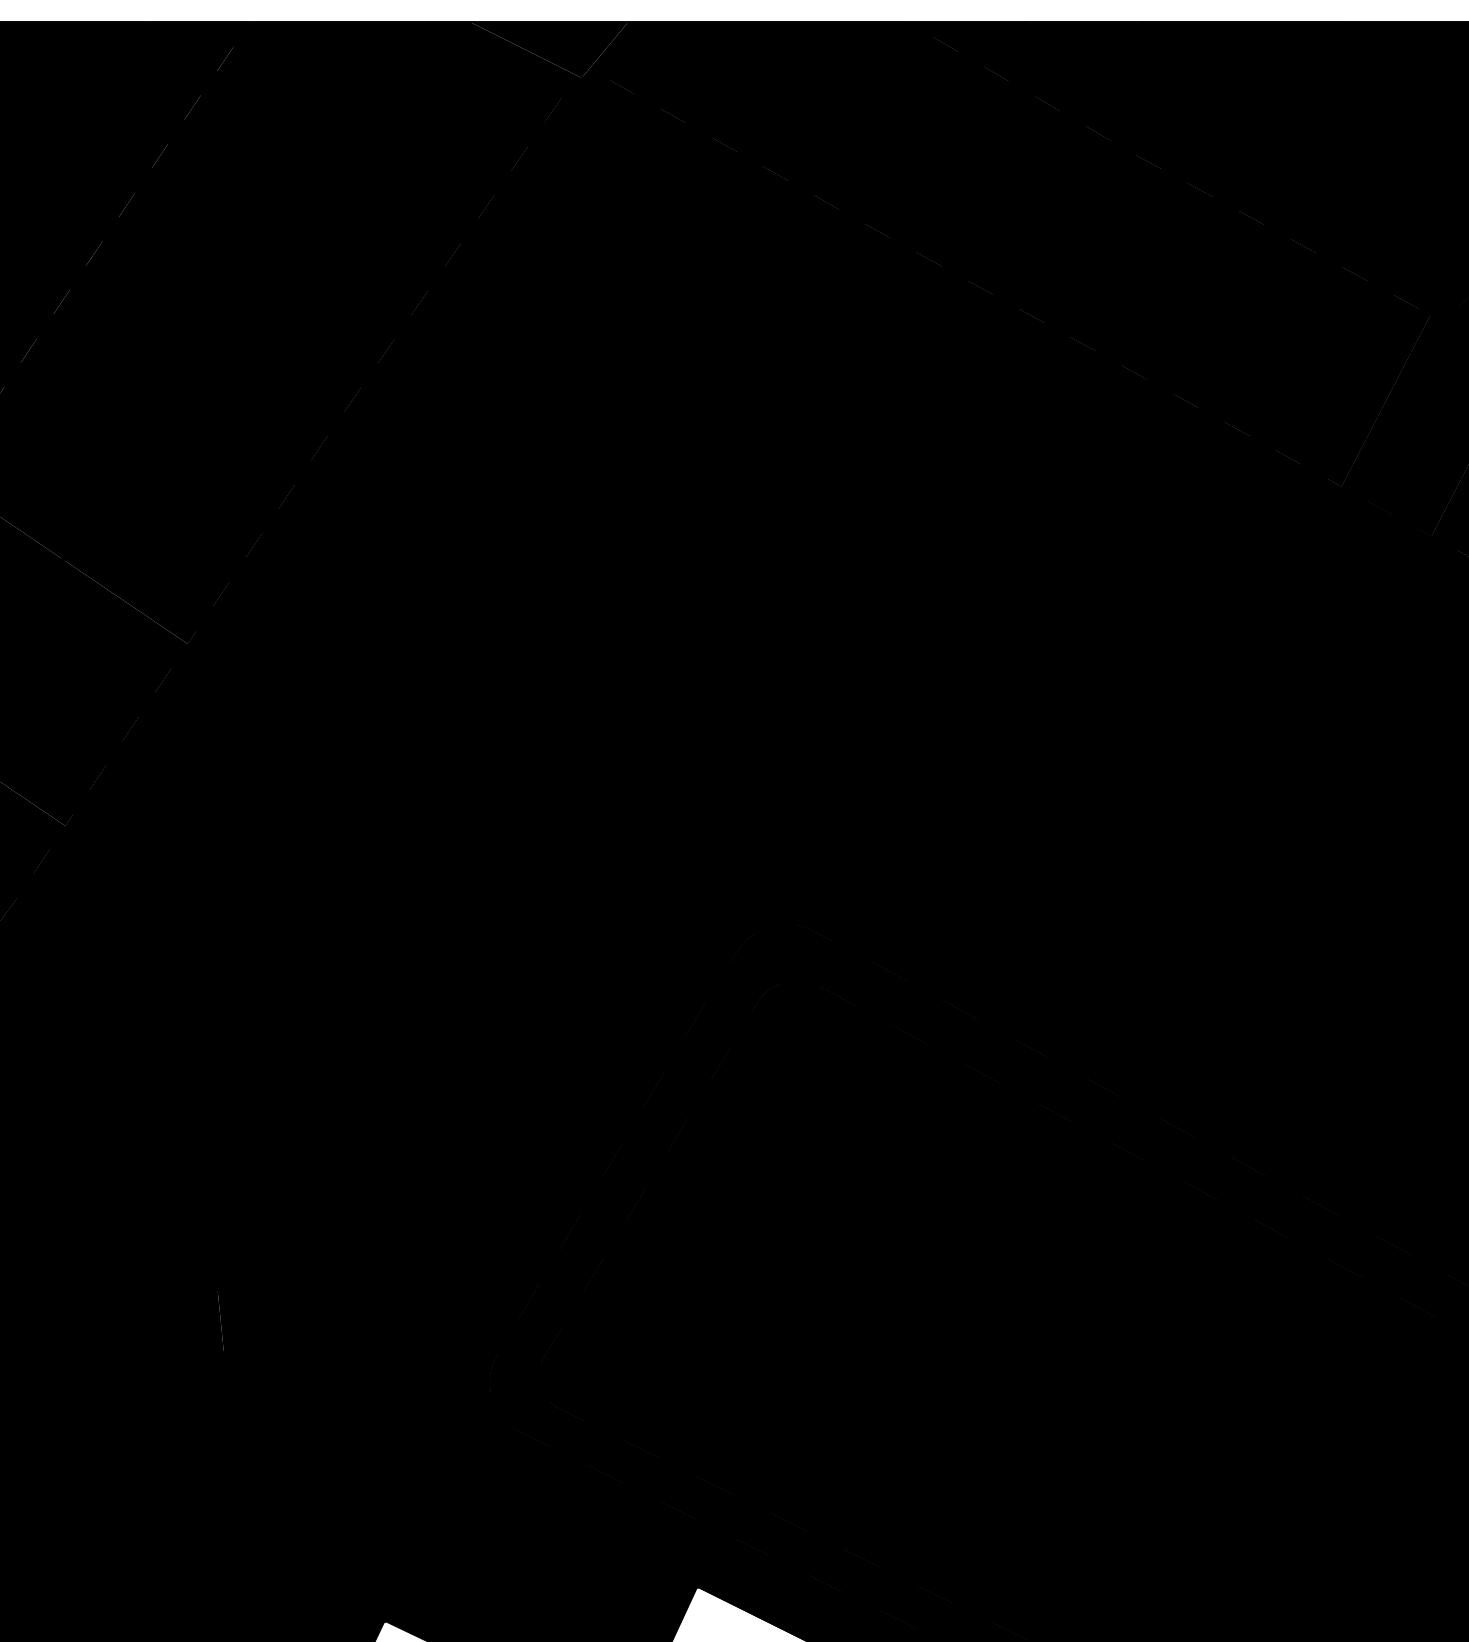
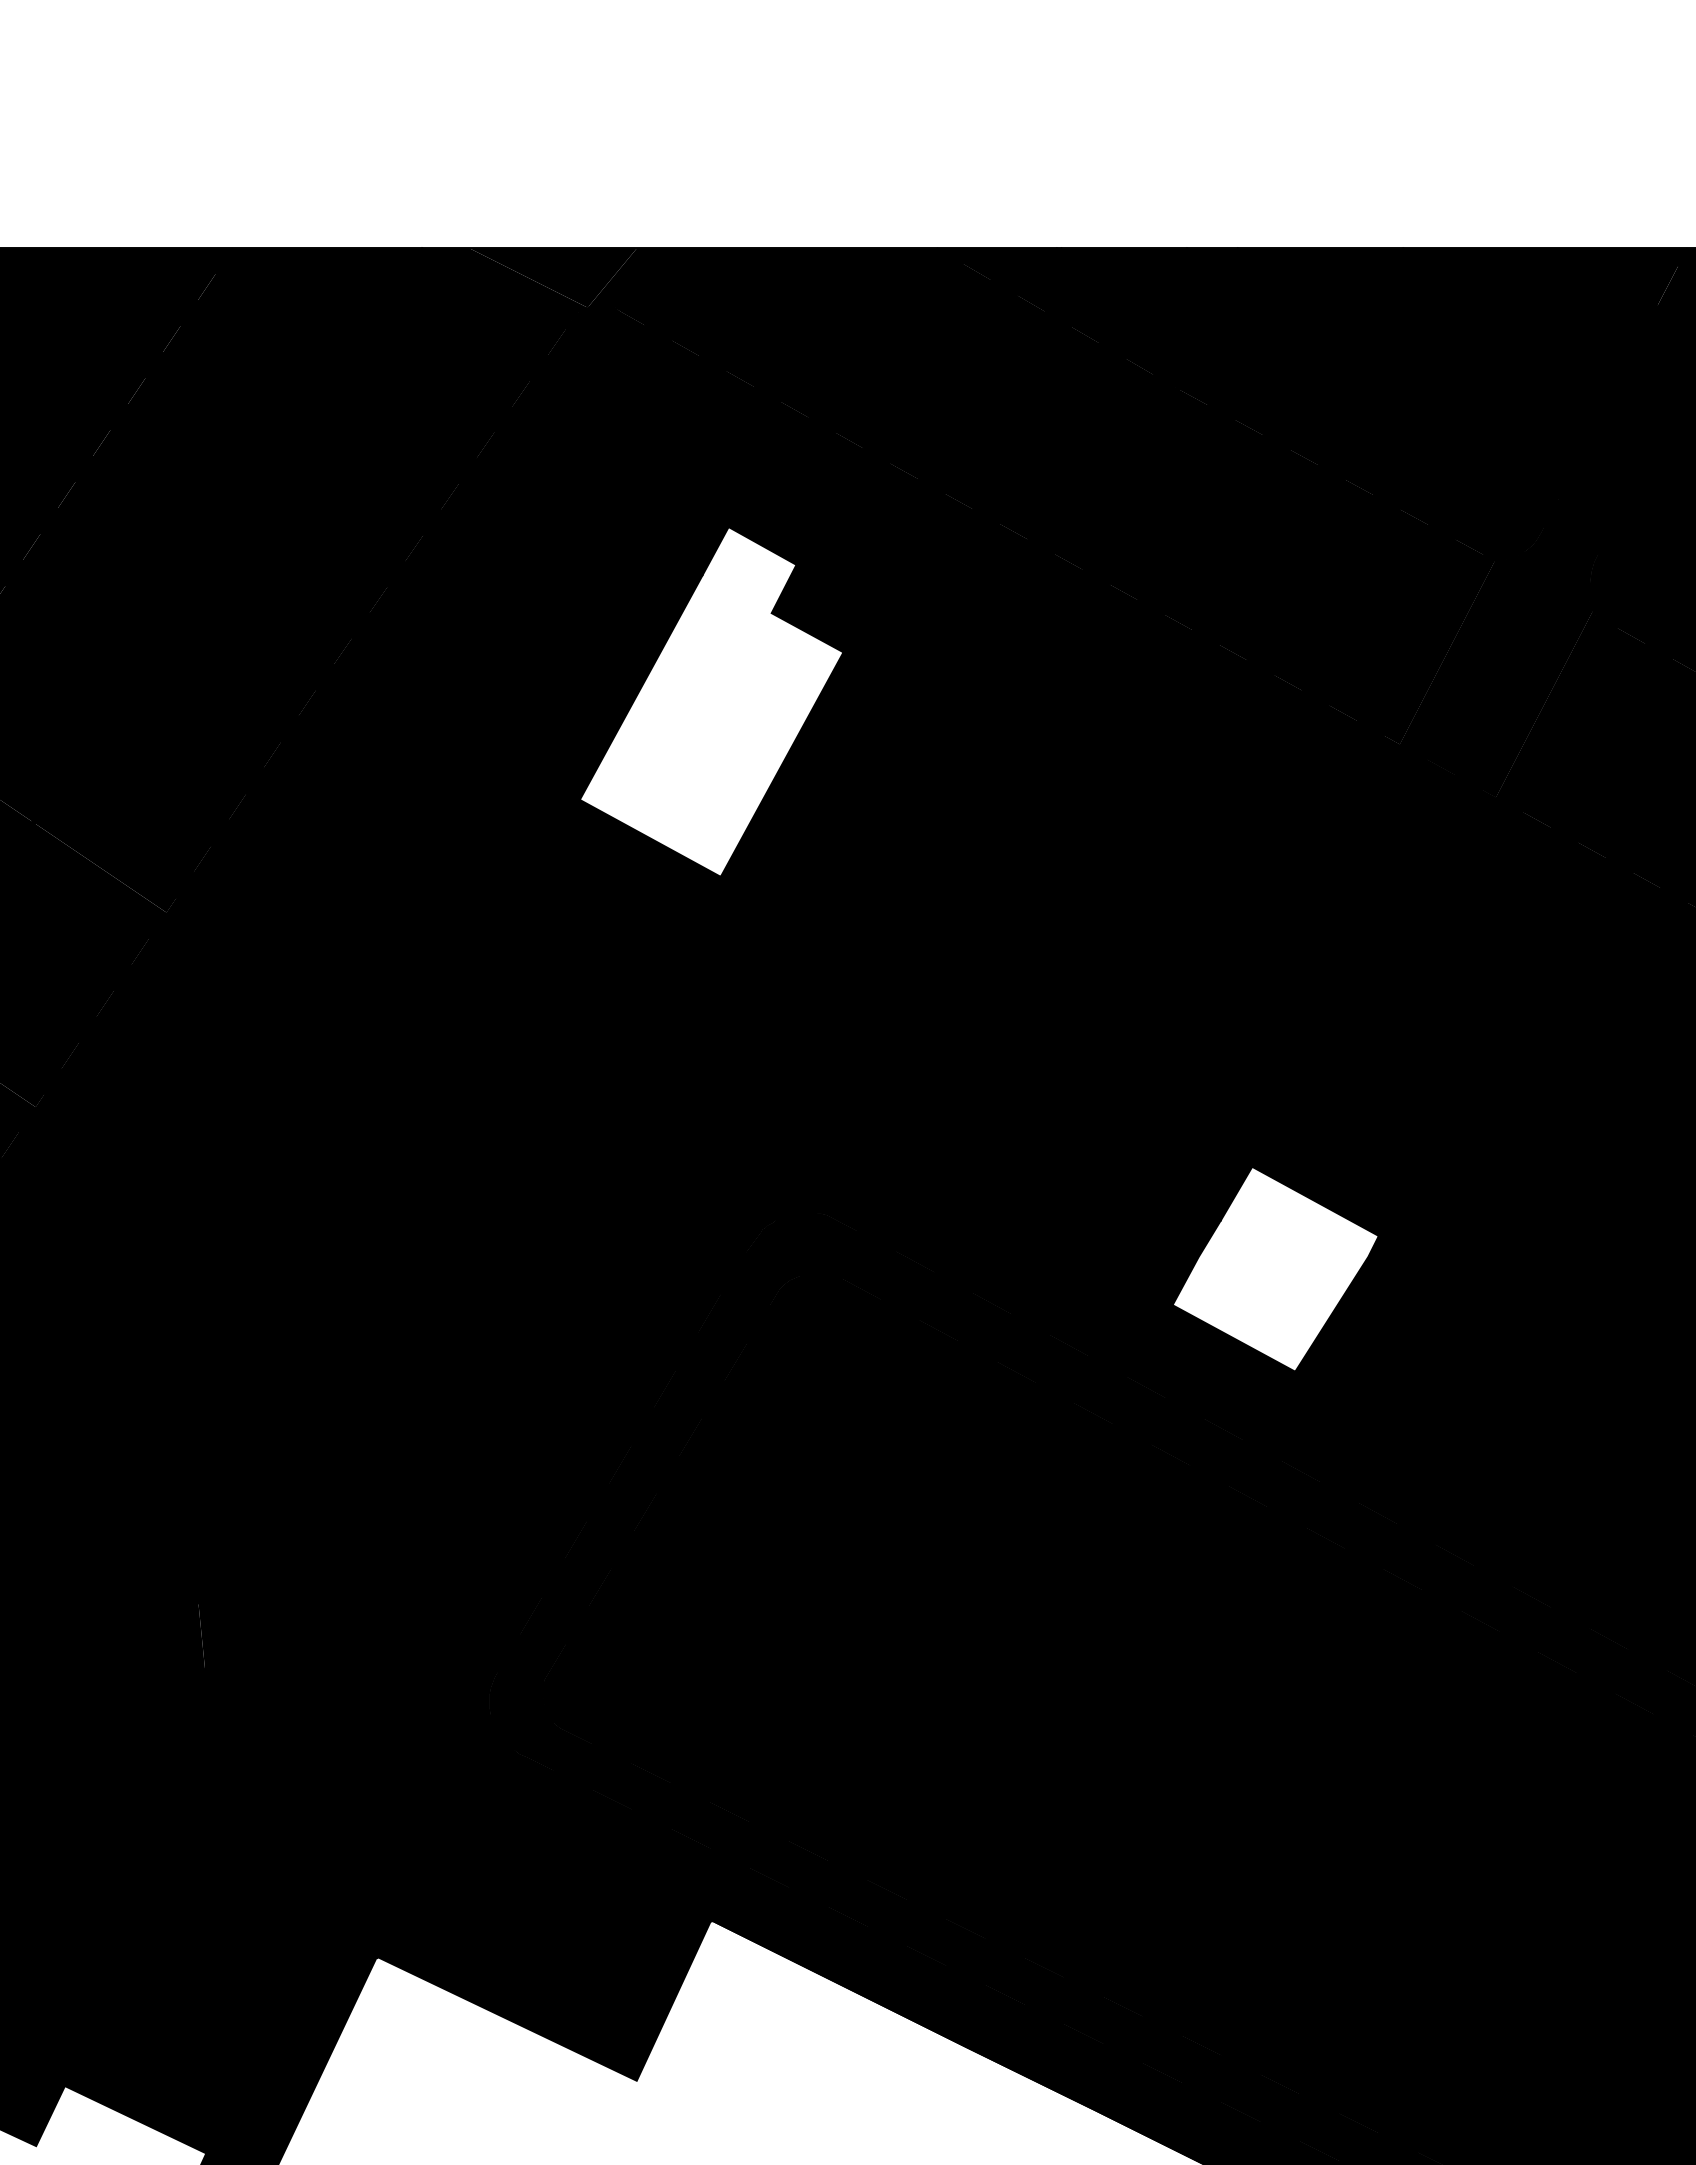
fill: (697, 446) -> (711, 701), removed
fill: (1225, 976) -> (1275, 1268), removed

